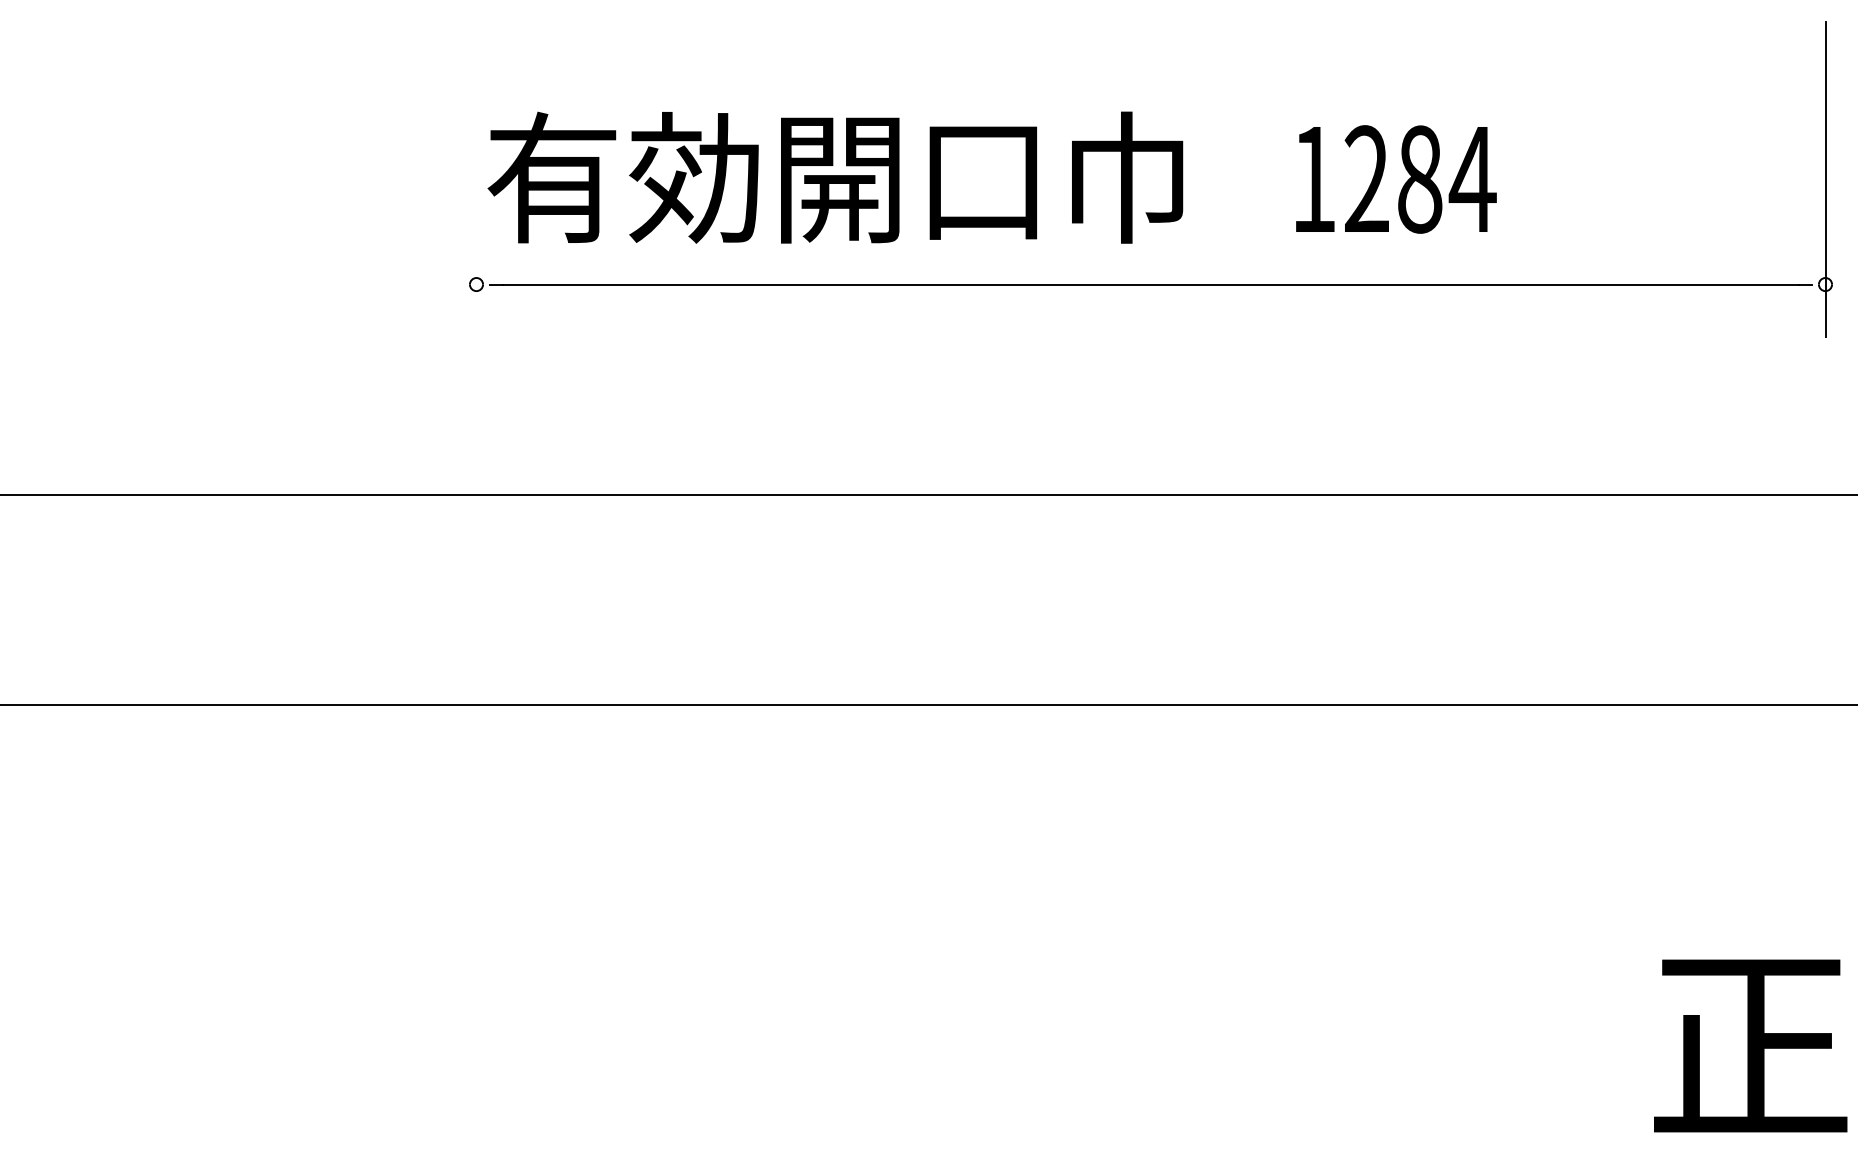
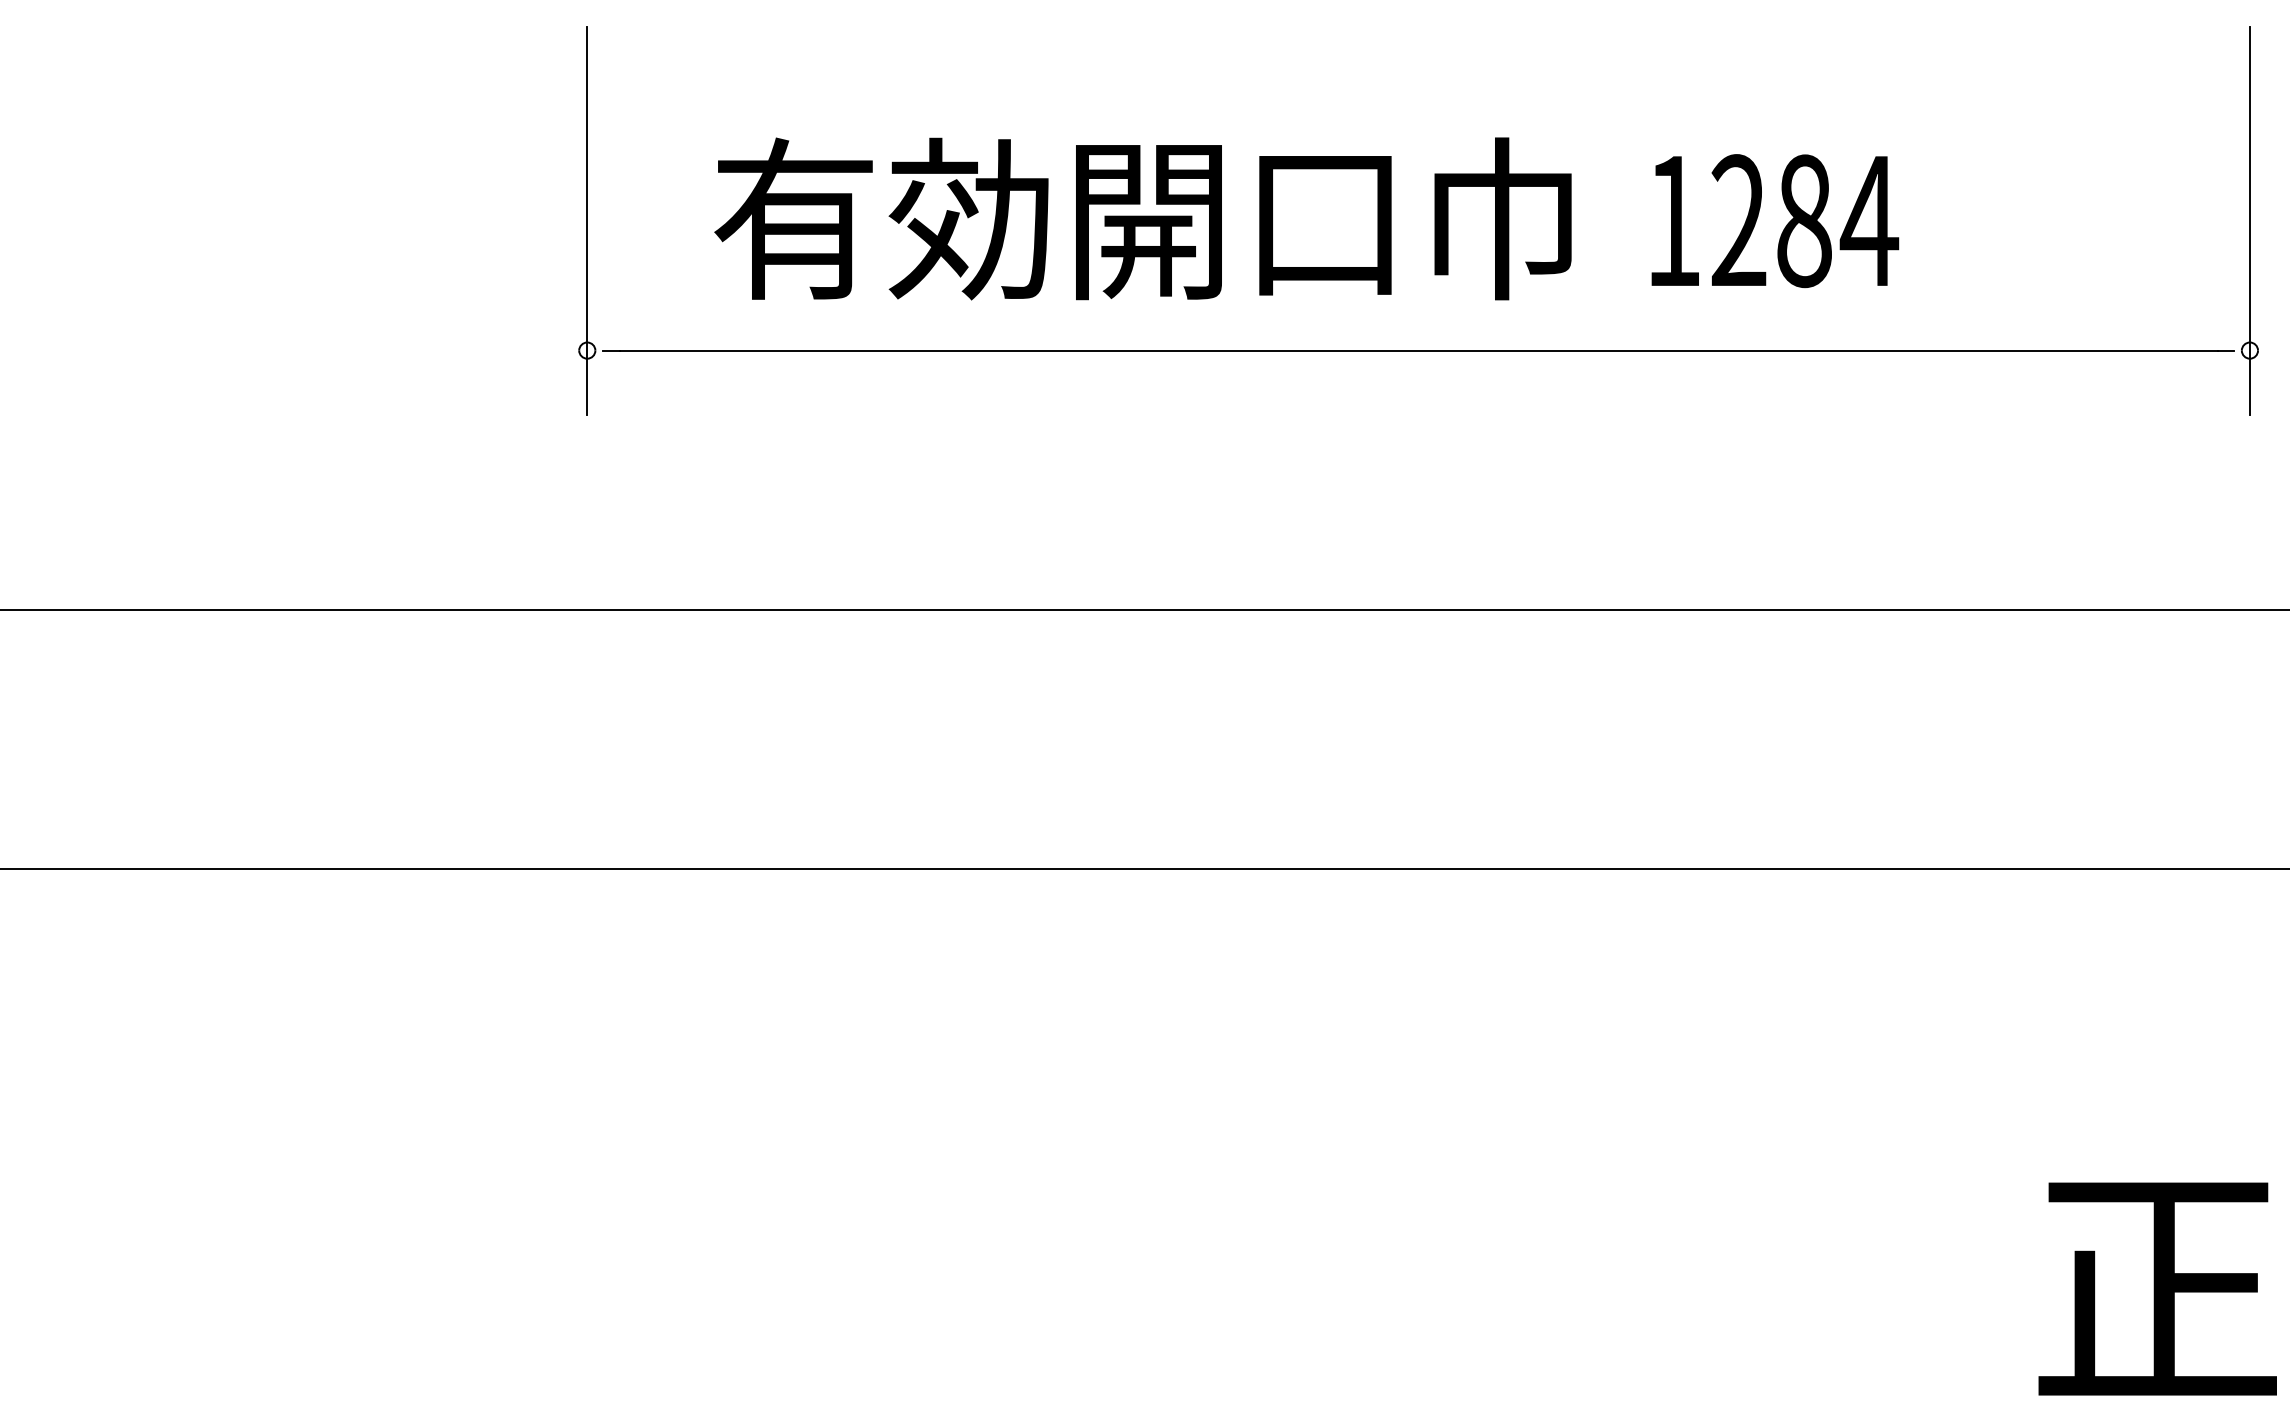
text: (835, 177) -> (1143, 218), moved
line: (476, 179) -> (587, 221), added
text: (1396, 179) -> (1775, 221), moved

